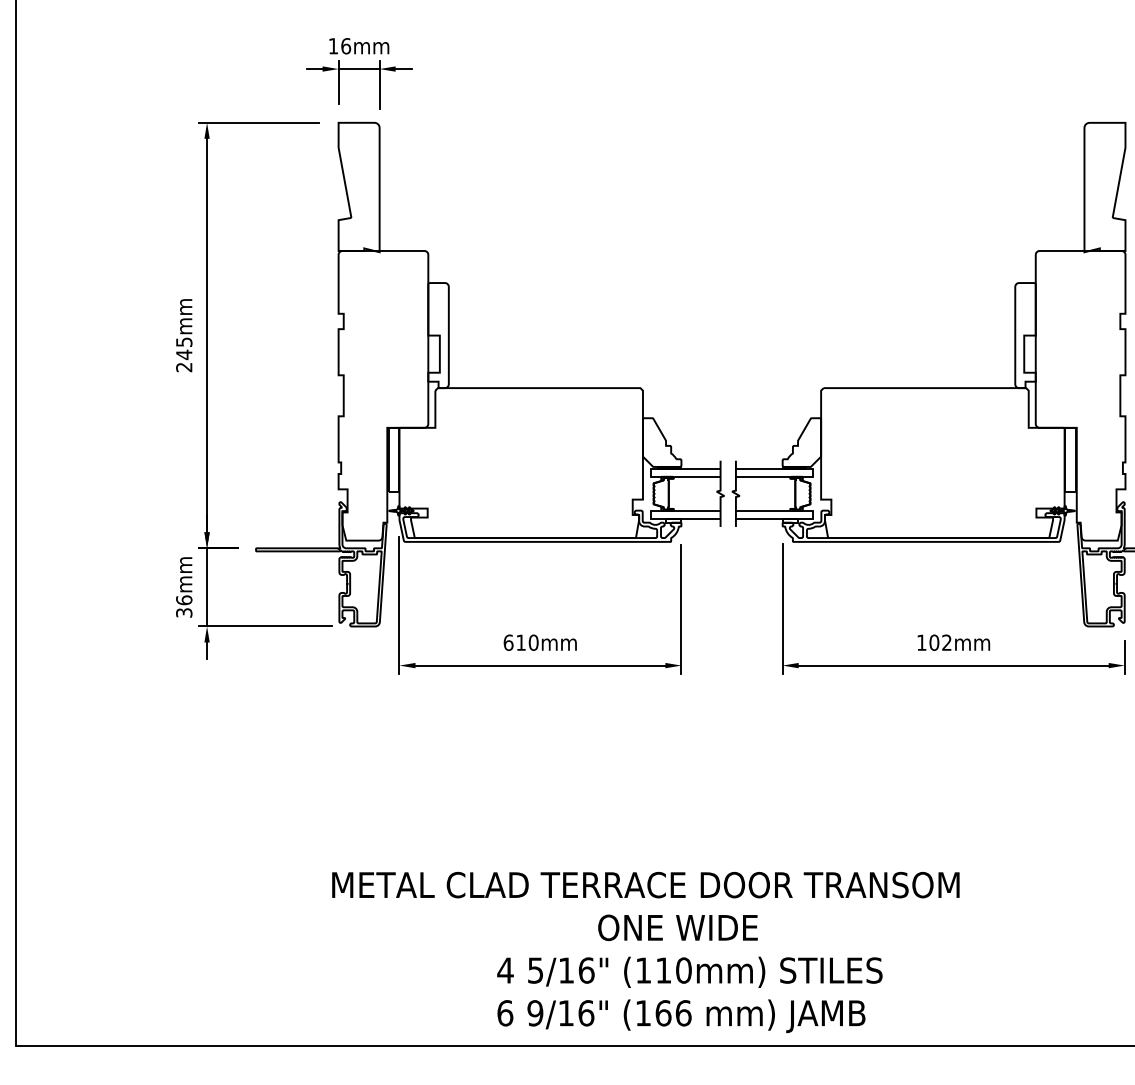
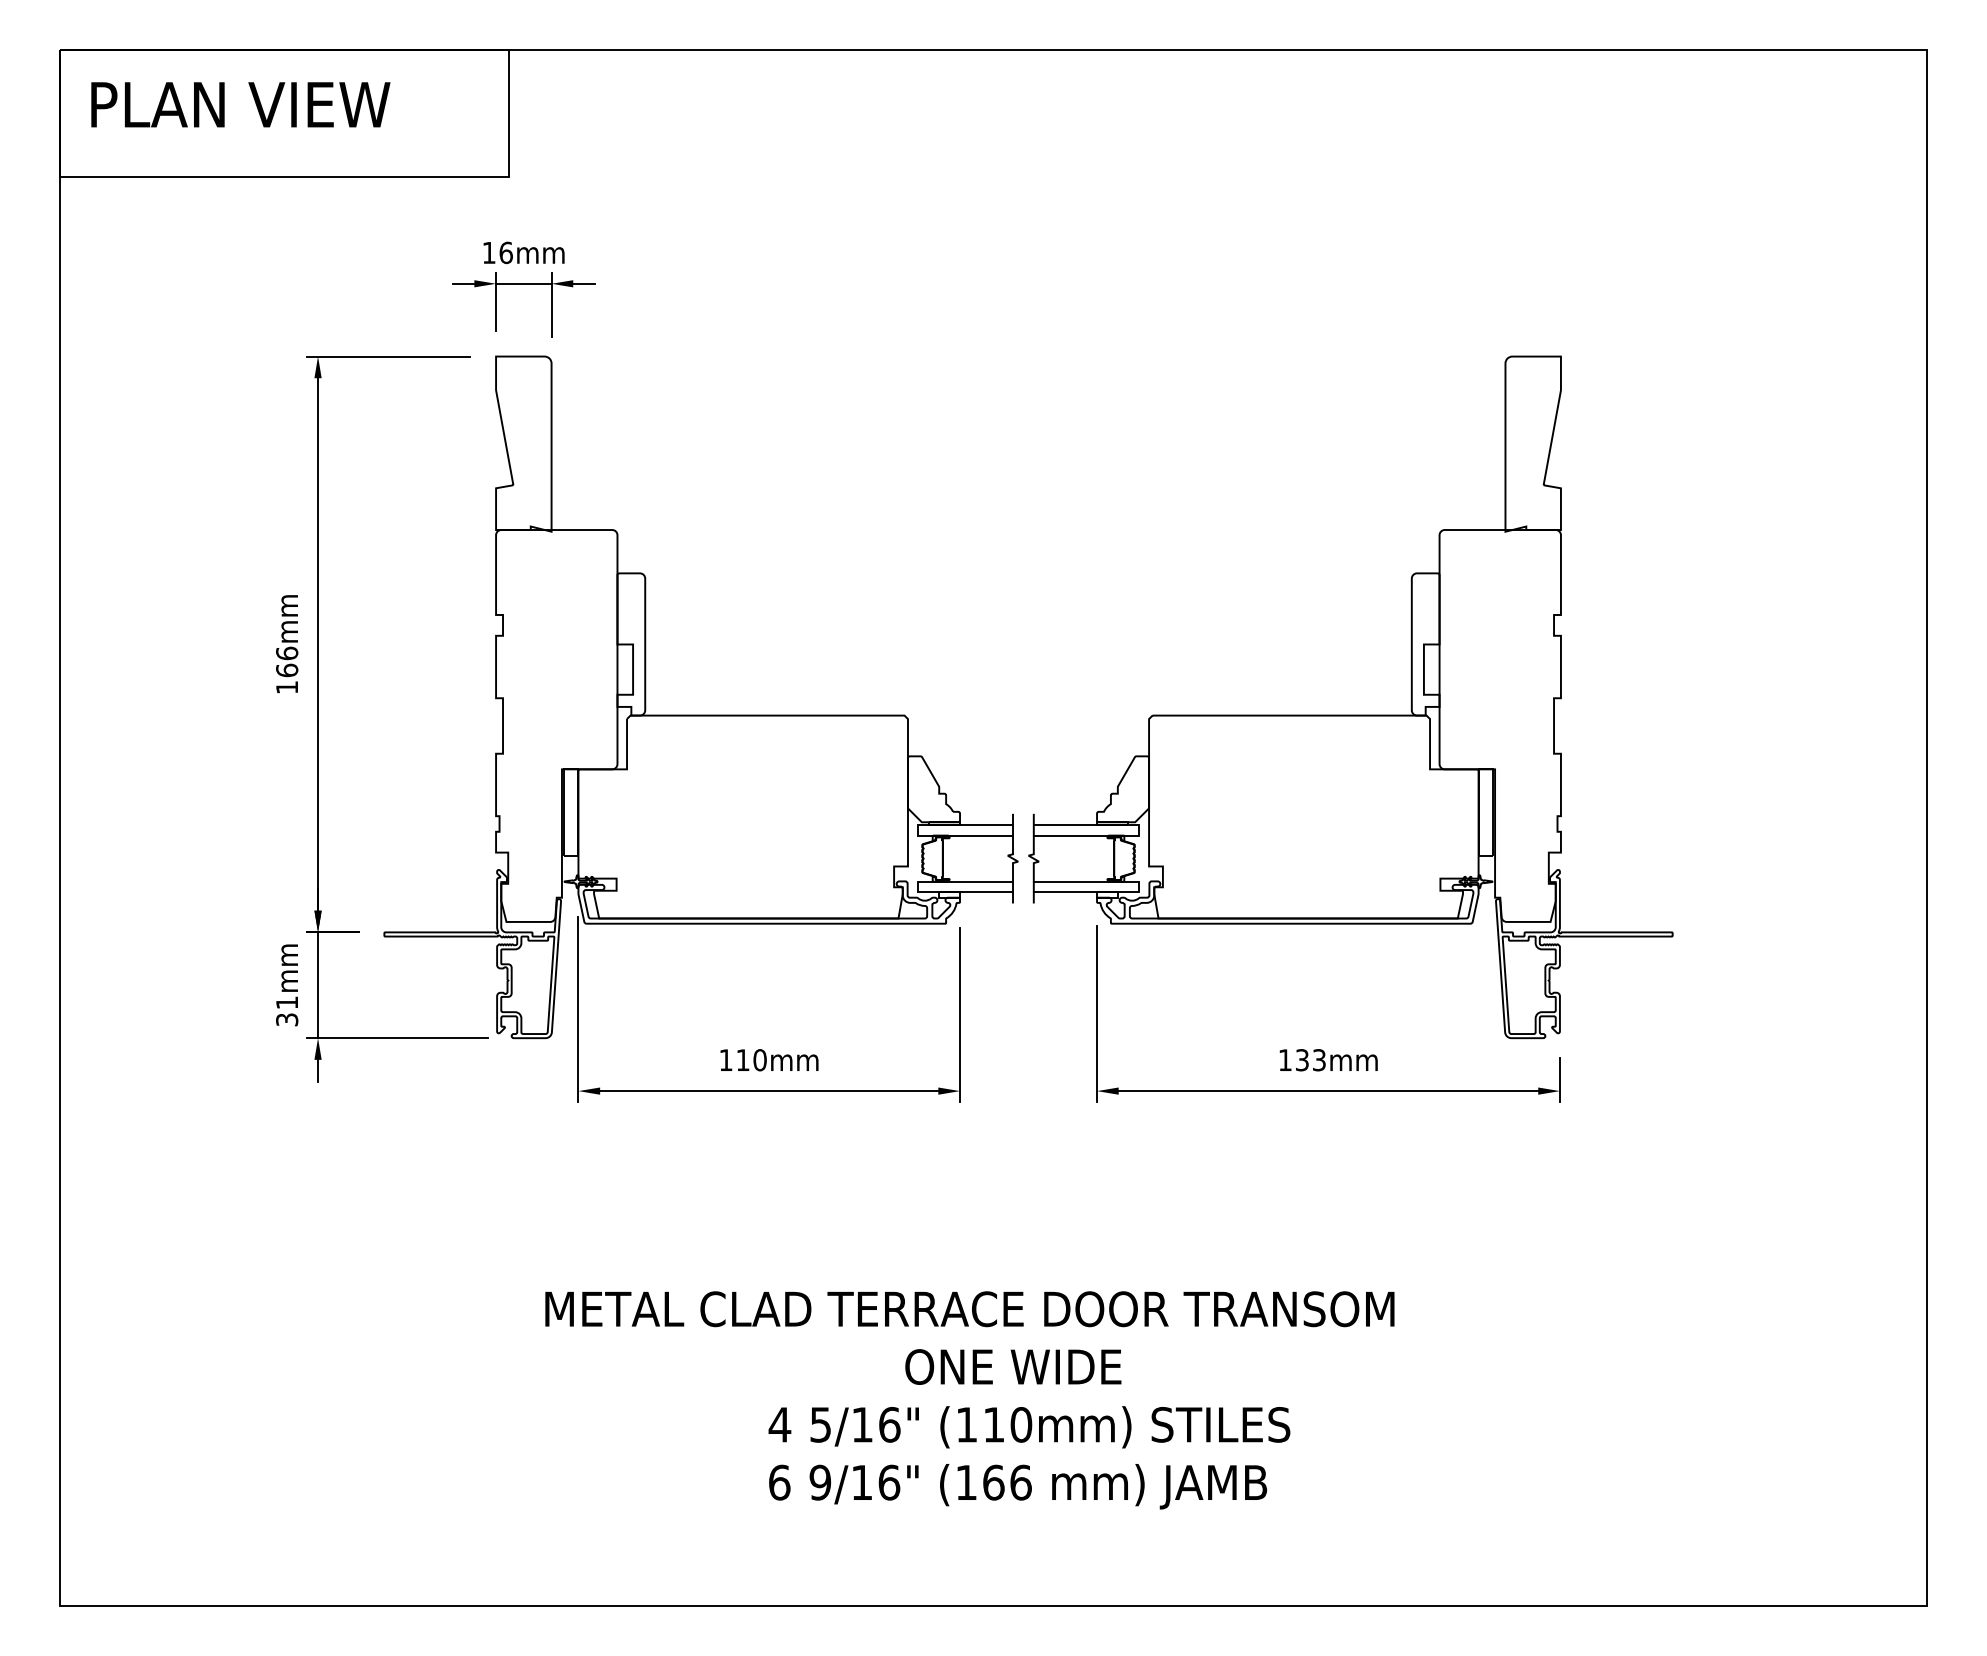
text: (184, 354) -> (287, 670), 245mm -> 166mm
text: (184, 600) -> (287, 1002), 36mm -> 31mm
text: (508, 642) -> (725, 1060), 610mm -> 110mm
text: (940, 642) -> (1310, 1060), 102mm -> 133mm
text: (645, 952) -> (969, 1400), moved

